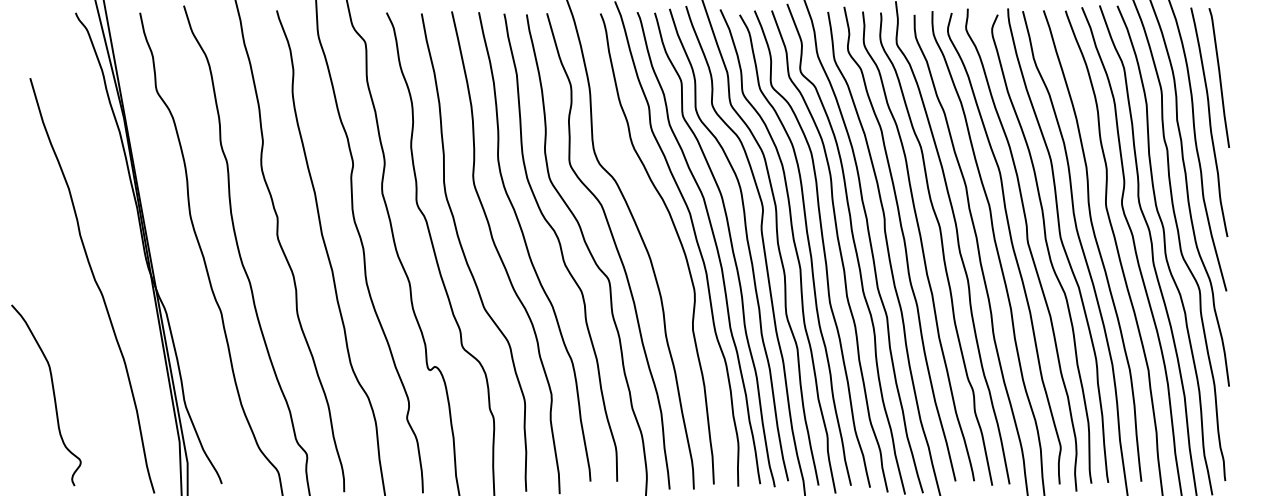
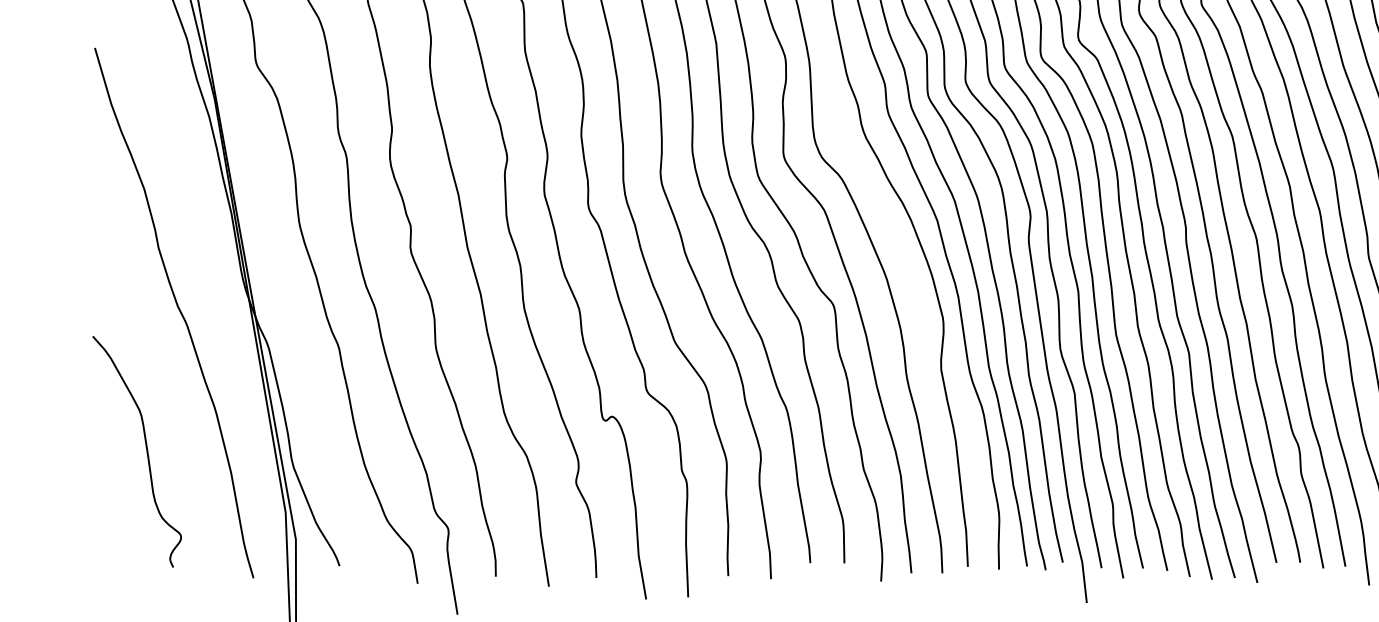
curve: (53, 395) -> (146, 451), moved

